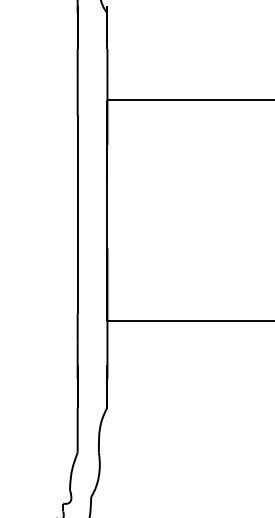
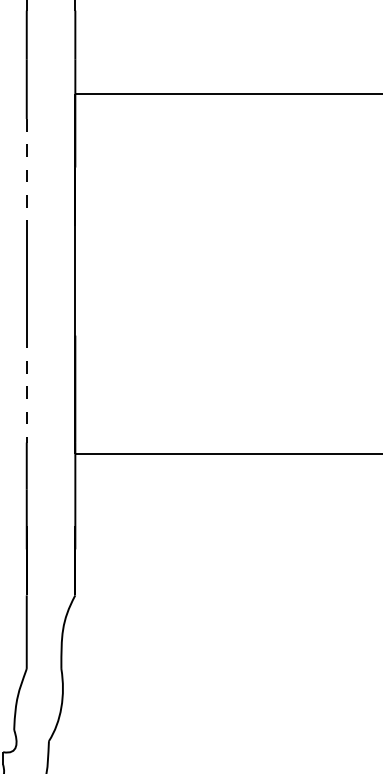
line: (77, 148) -> (26, 172), solid -> dashed
line: (77, 281) -> (26, 389), solid -> dashed

